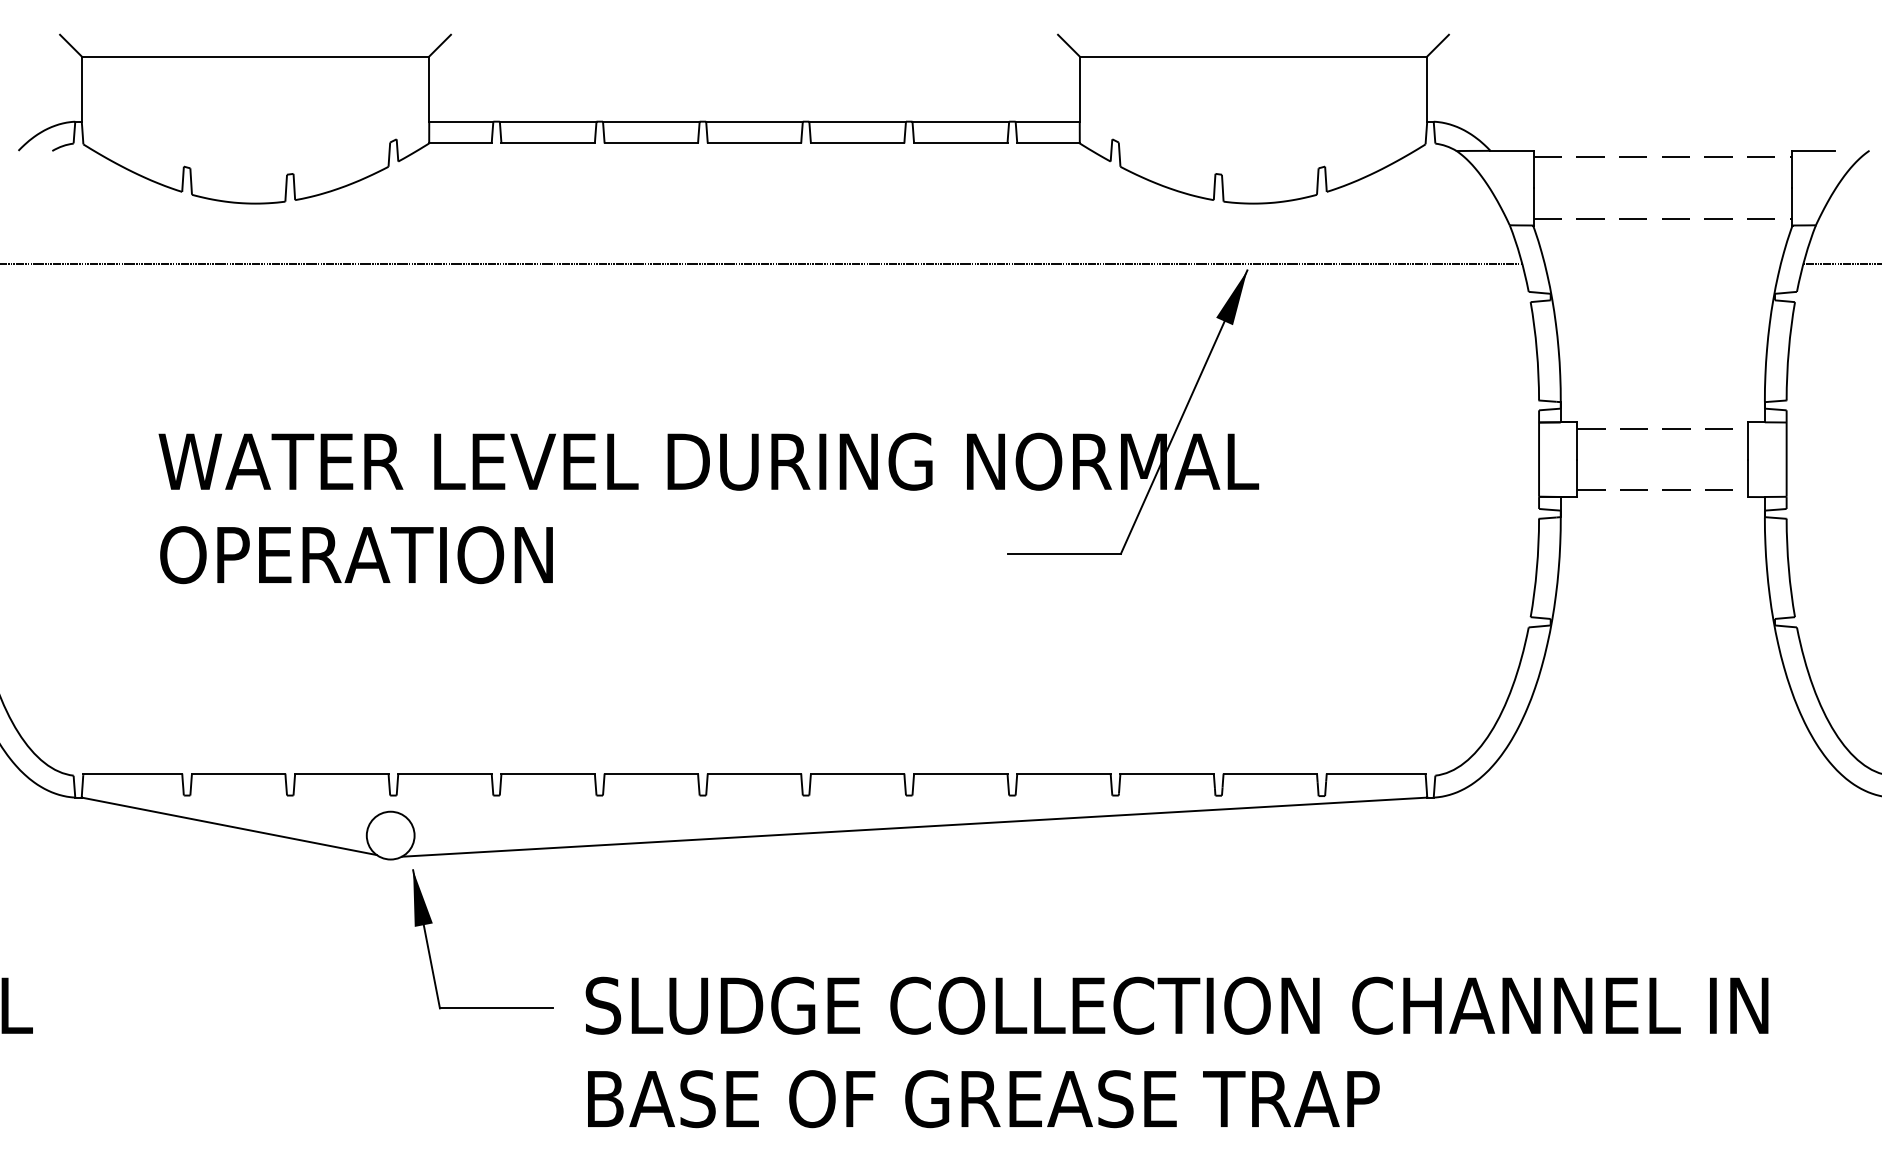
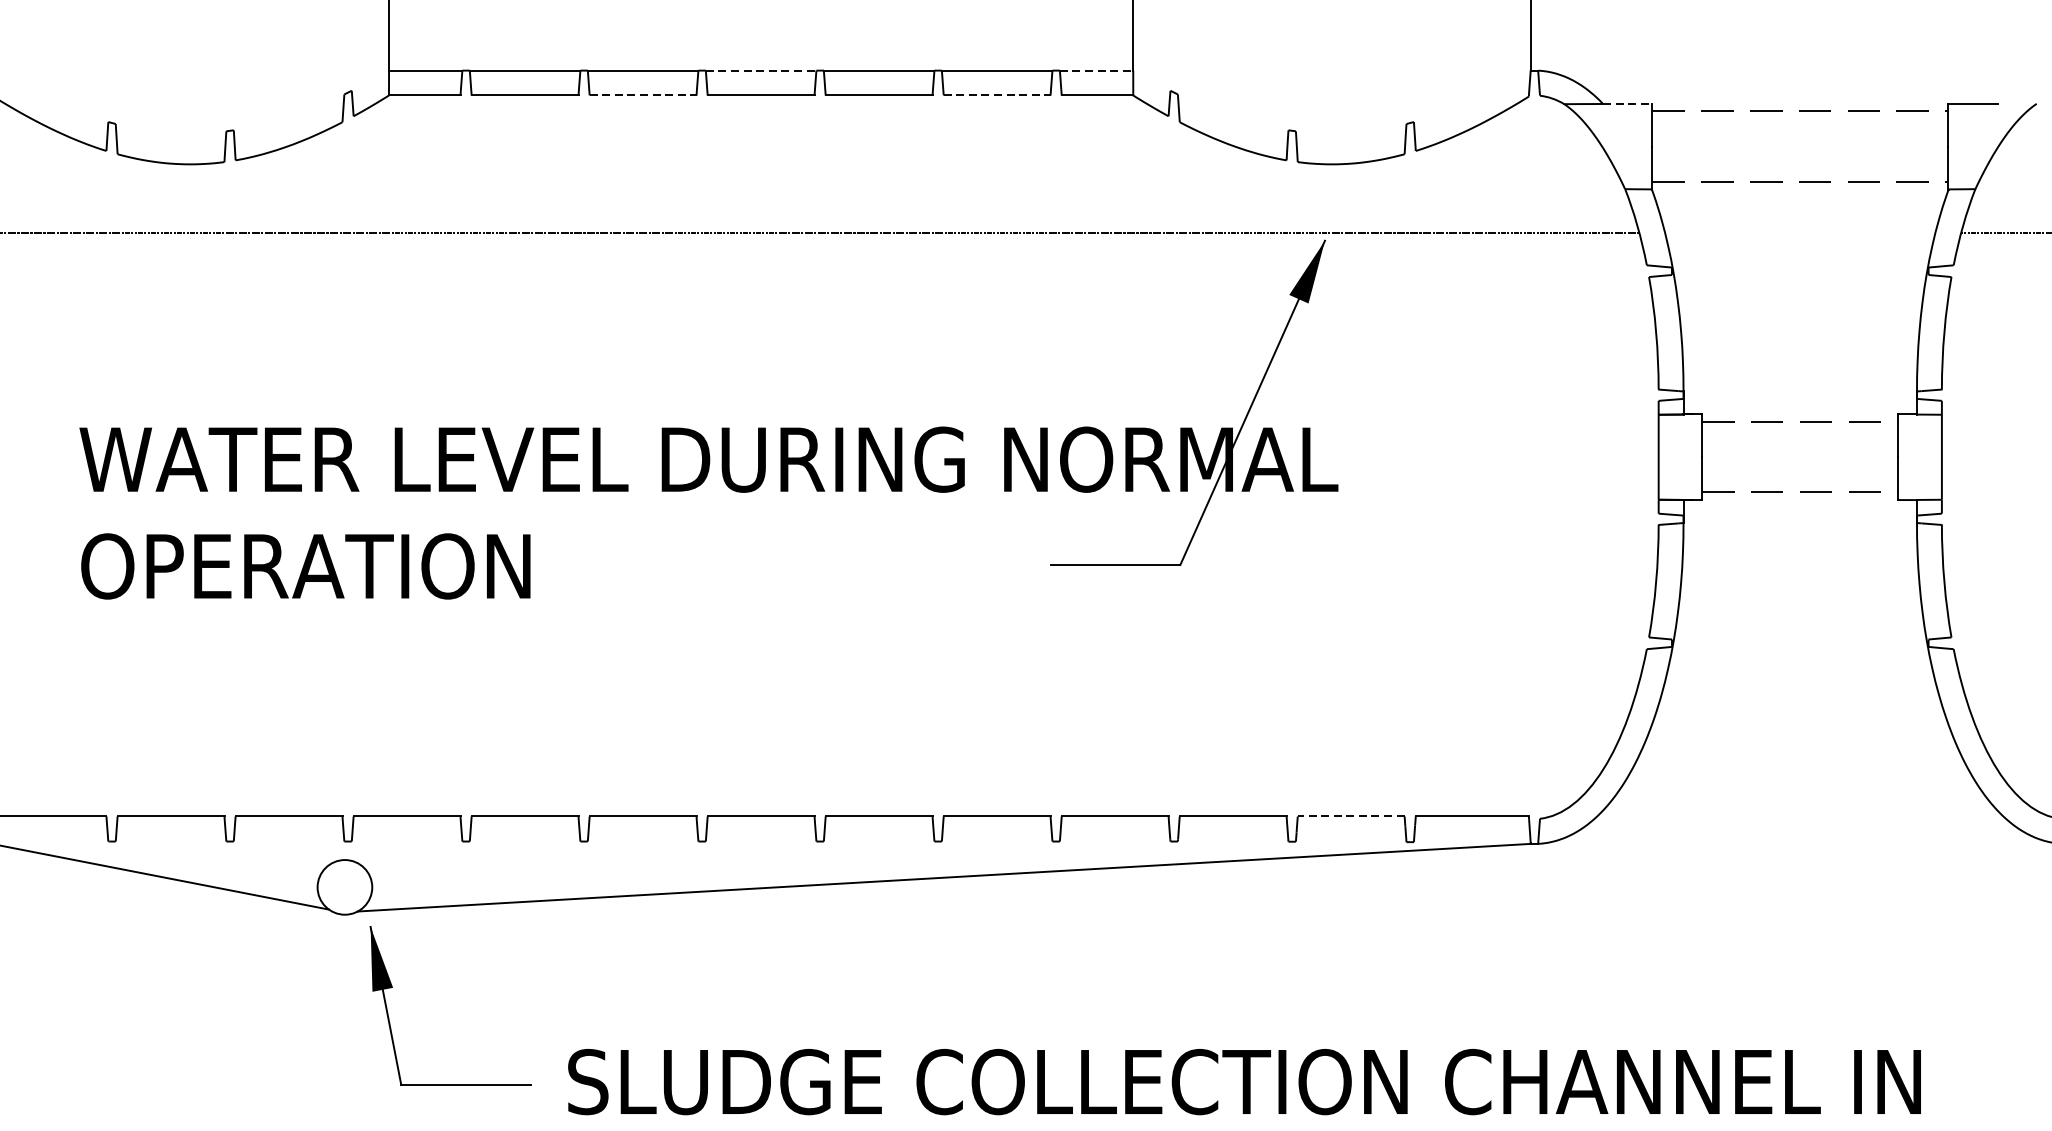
line: (755, 121) -> (762, 70), solid -> dashed
line: (1048, 121) -> (1097, 70), solid -> dashed
line: (651, 143) -> (643, 95), solid -> dashed
line: (960, 143) -> (996, 95), solid -> dashed
line: (1512, 150) -> (1628, 103), solid -> dashed
line: (1270, 773) -> (1351, 816), solid -> dashed

